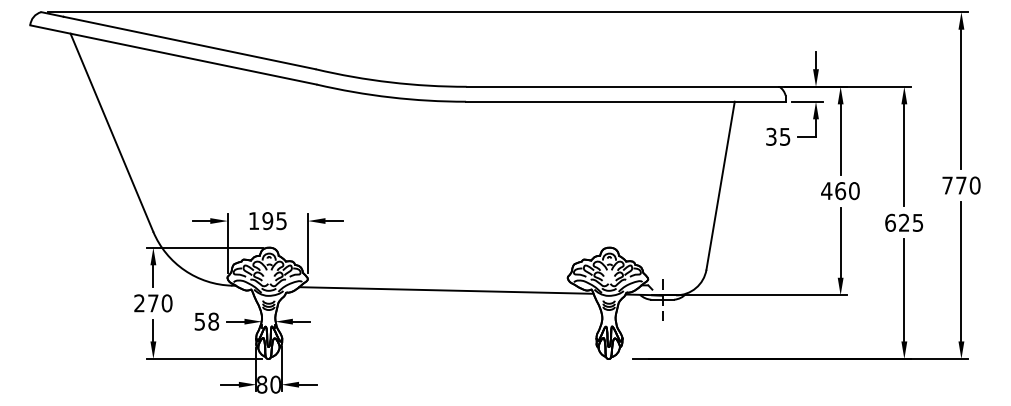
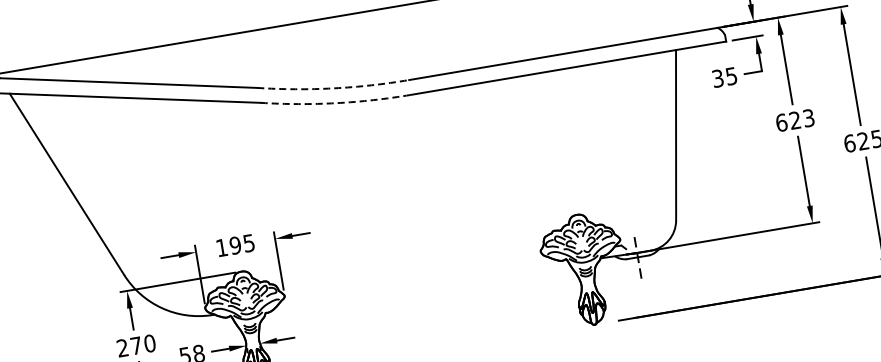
arc: (390, 82) -> (333, 88), solid -> dashed
arc: (390, 97) -> (335, 103), solid -> dashed
text: (840, 191) -> (795, 120), 460 -> 623
line: (445, 290) -> (422, 284), removed

